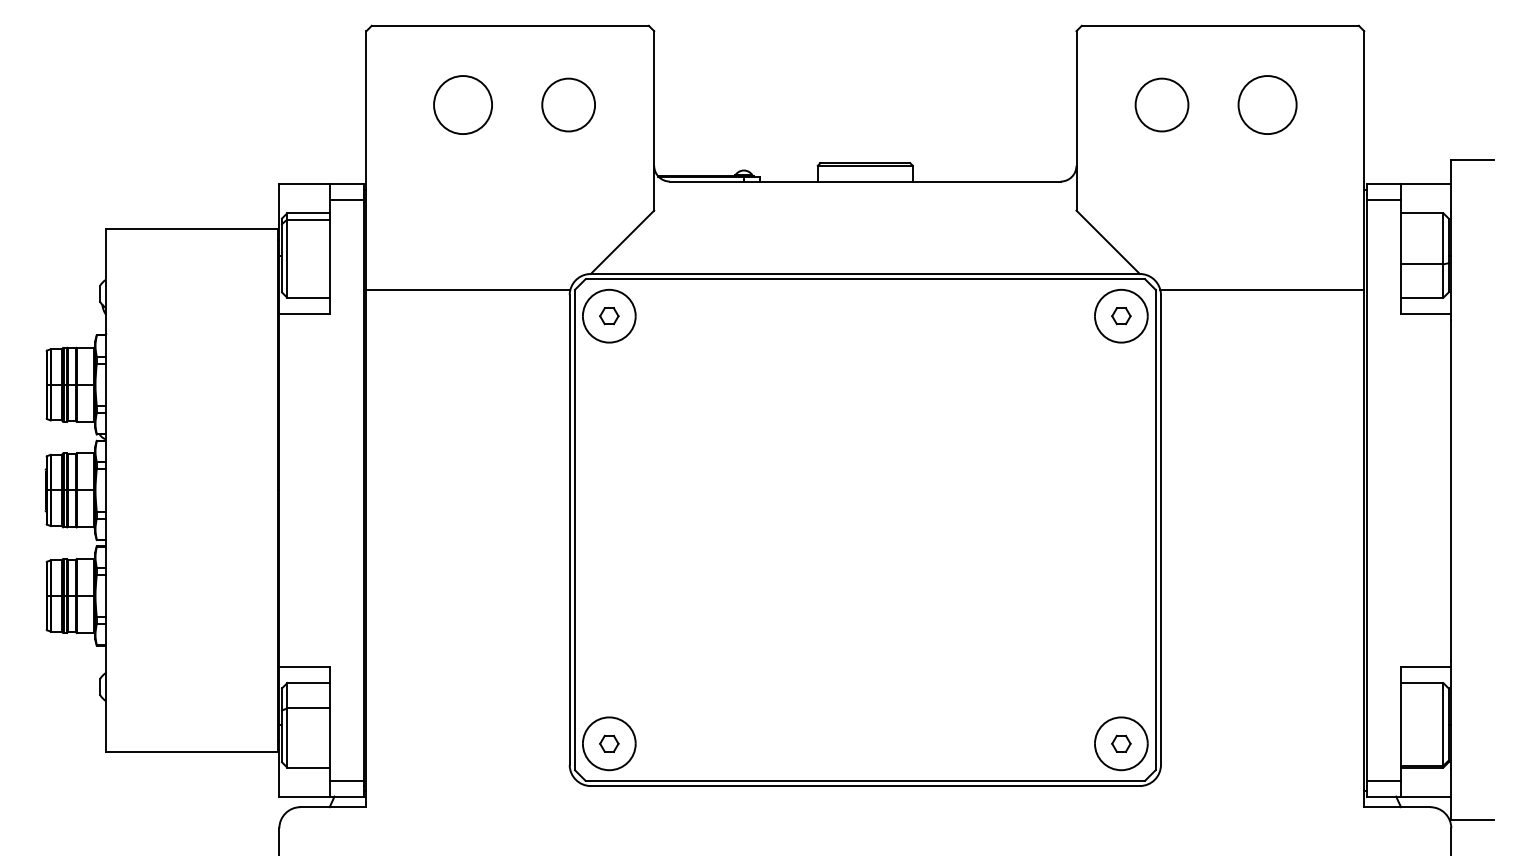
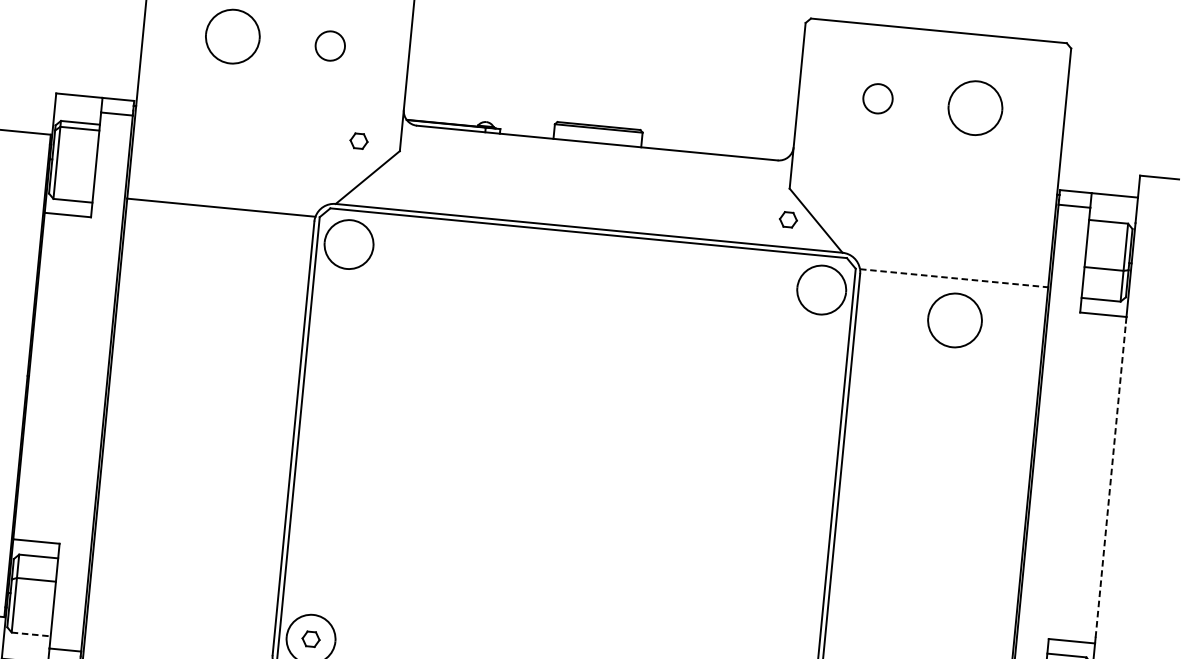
circle: (568, 104) -> (330, 45), size x0.6
circle: (1161, 104) -> (877, 98), size x0.6
line: (1262, 289) -> (954, 277), solid -> dashed
part: (609, 316) -> (359, 141), moved
part: (1121, 316) -> (788, 220), moved
part: (1267, 334) -> (954, 319), added
line: (1451, 490) -> (1110, 480), solid -> dashed
line: (308, 767) -> (31, 634), solid -> dashed

